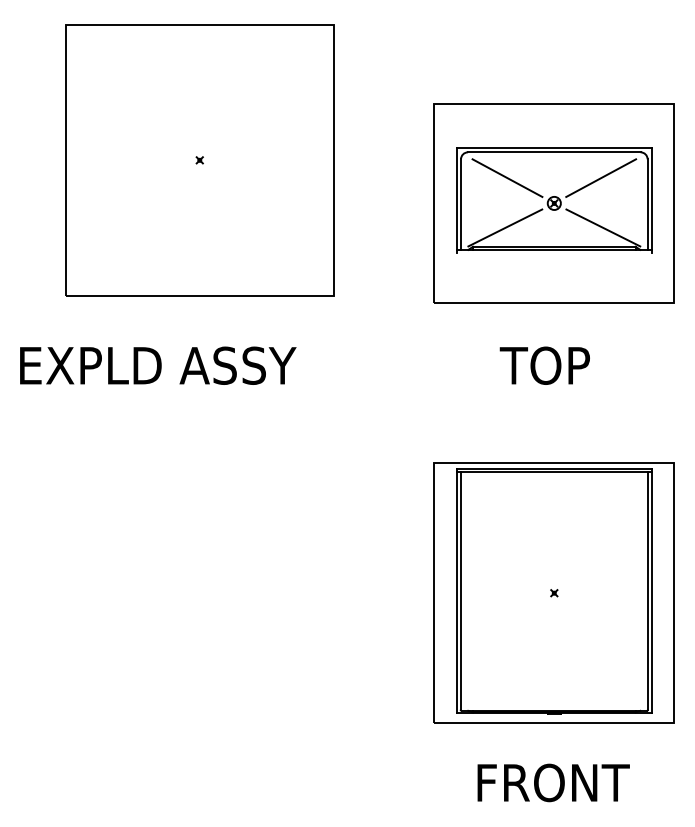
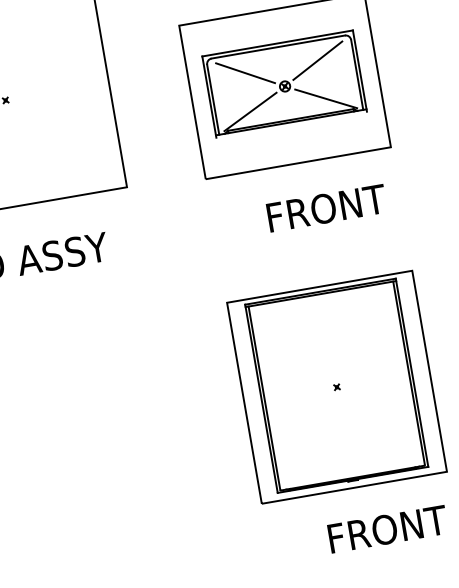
text: (577, 365) -> (324, 208), TOP -> FRONT
text: (553, 782) -> (387, 528), moved

